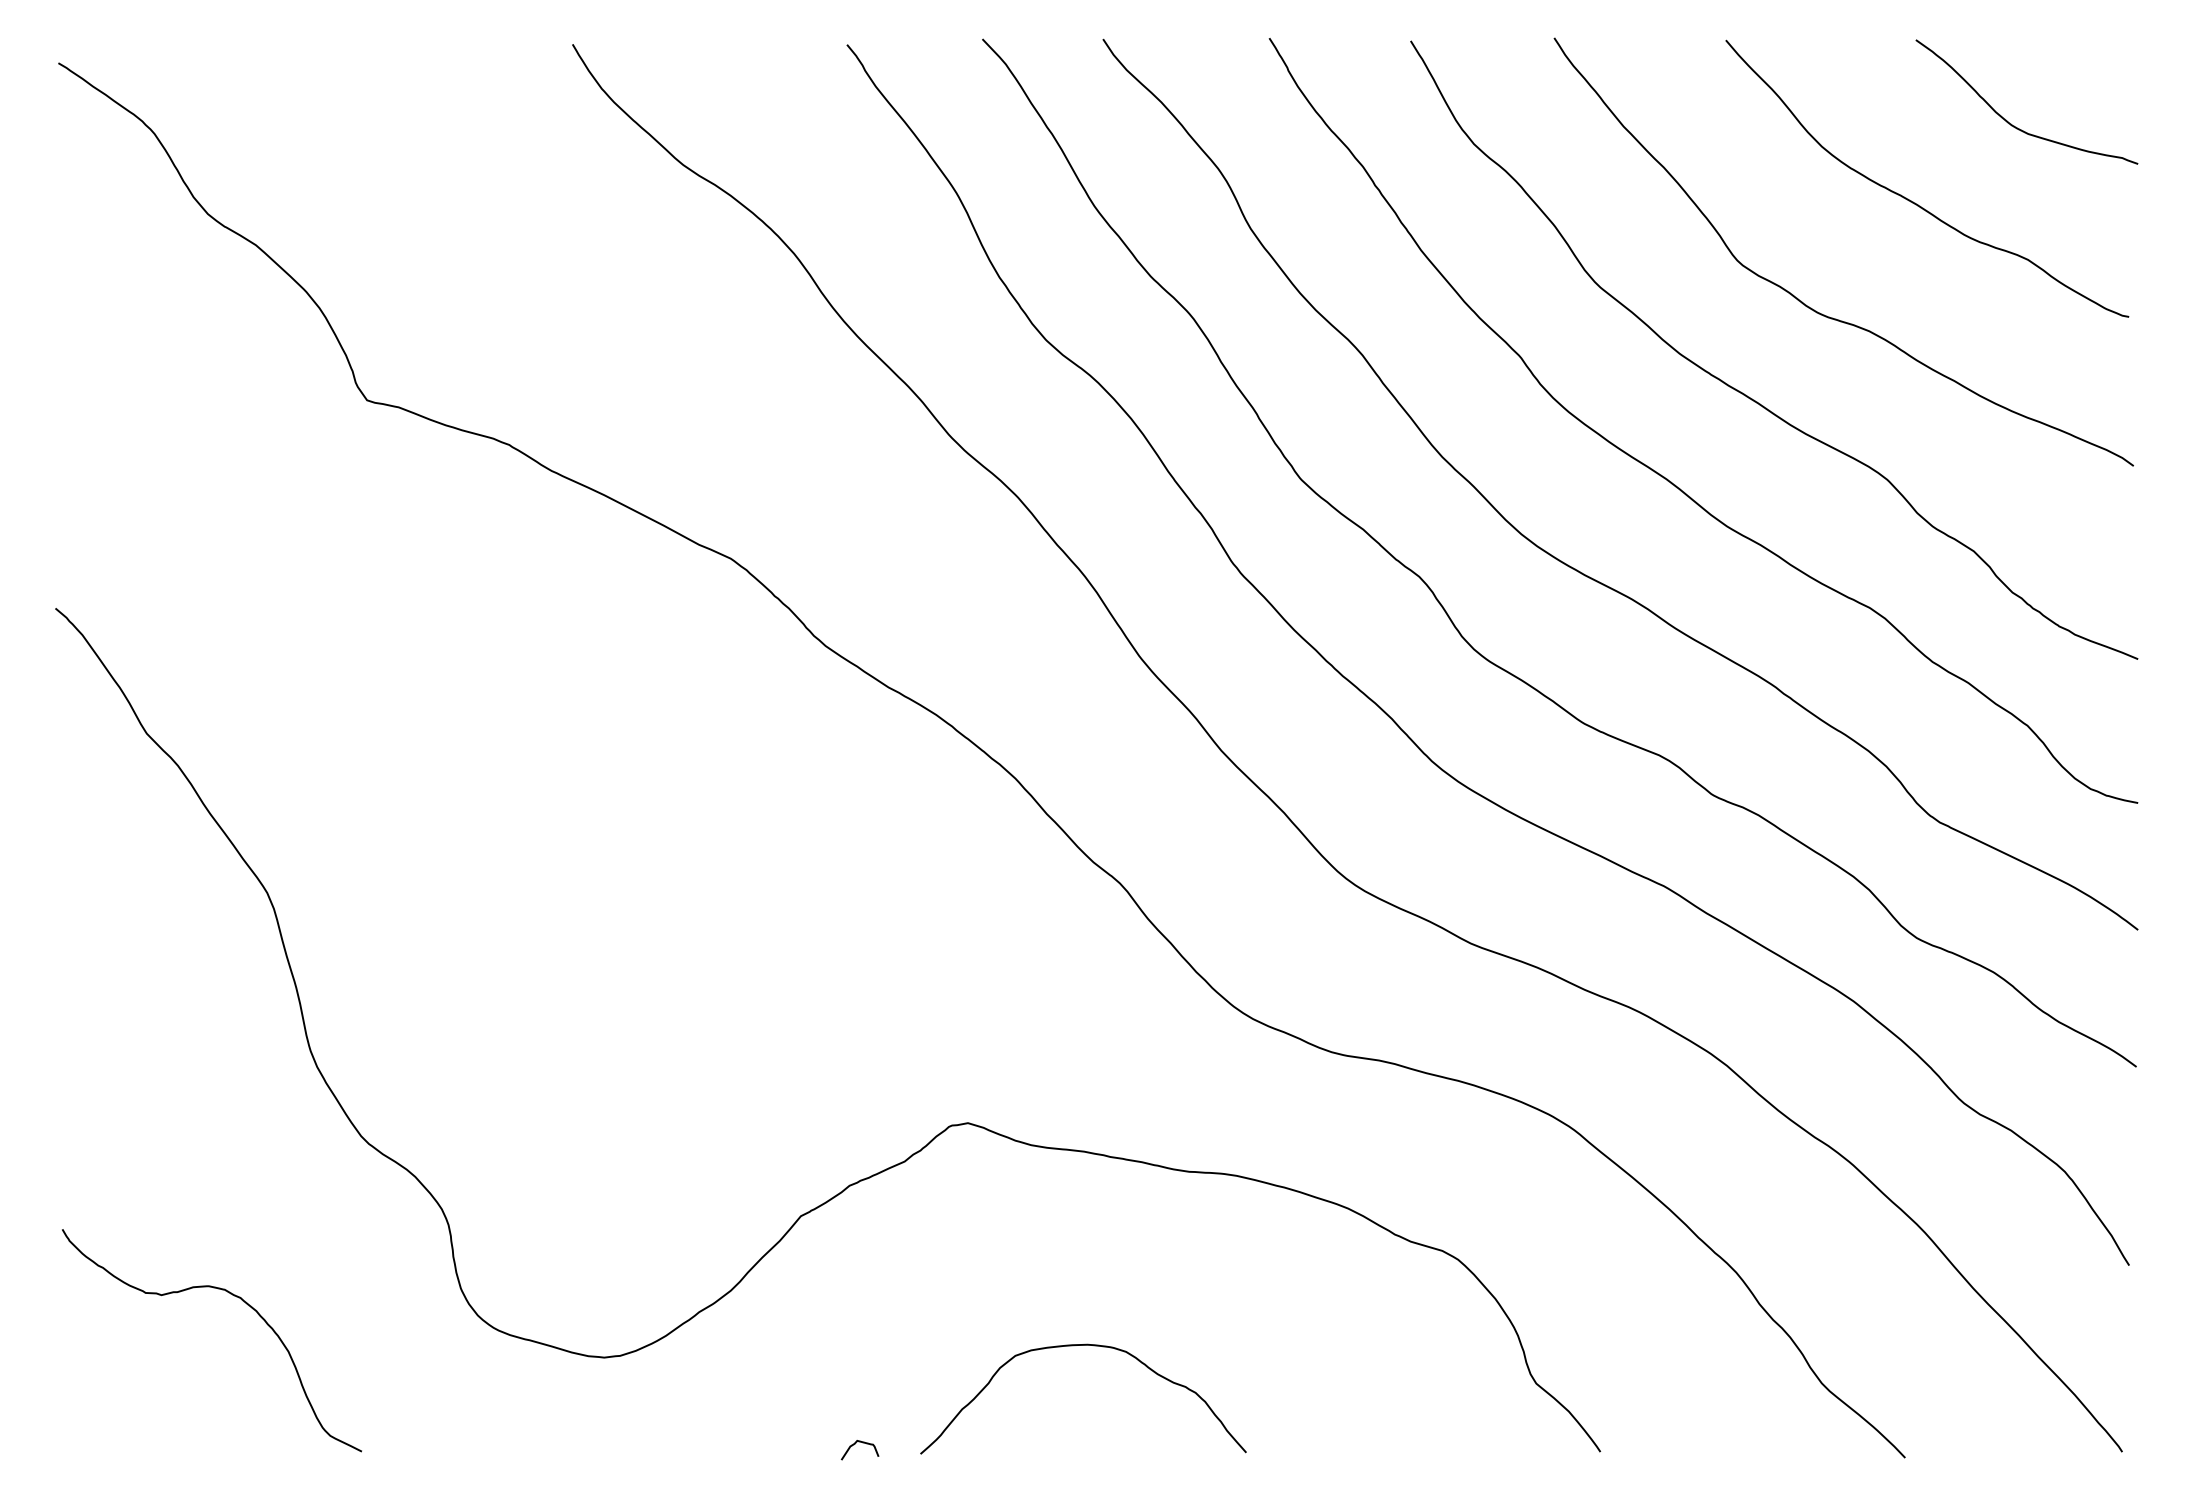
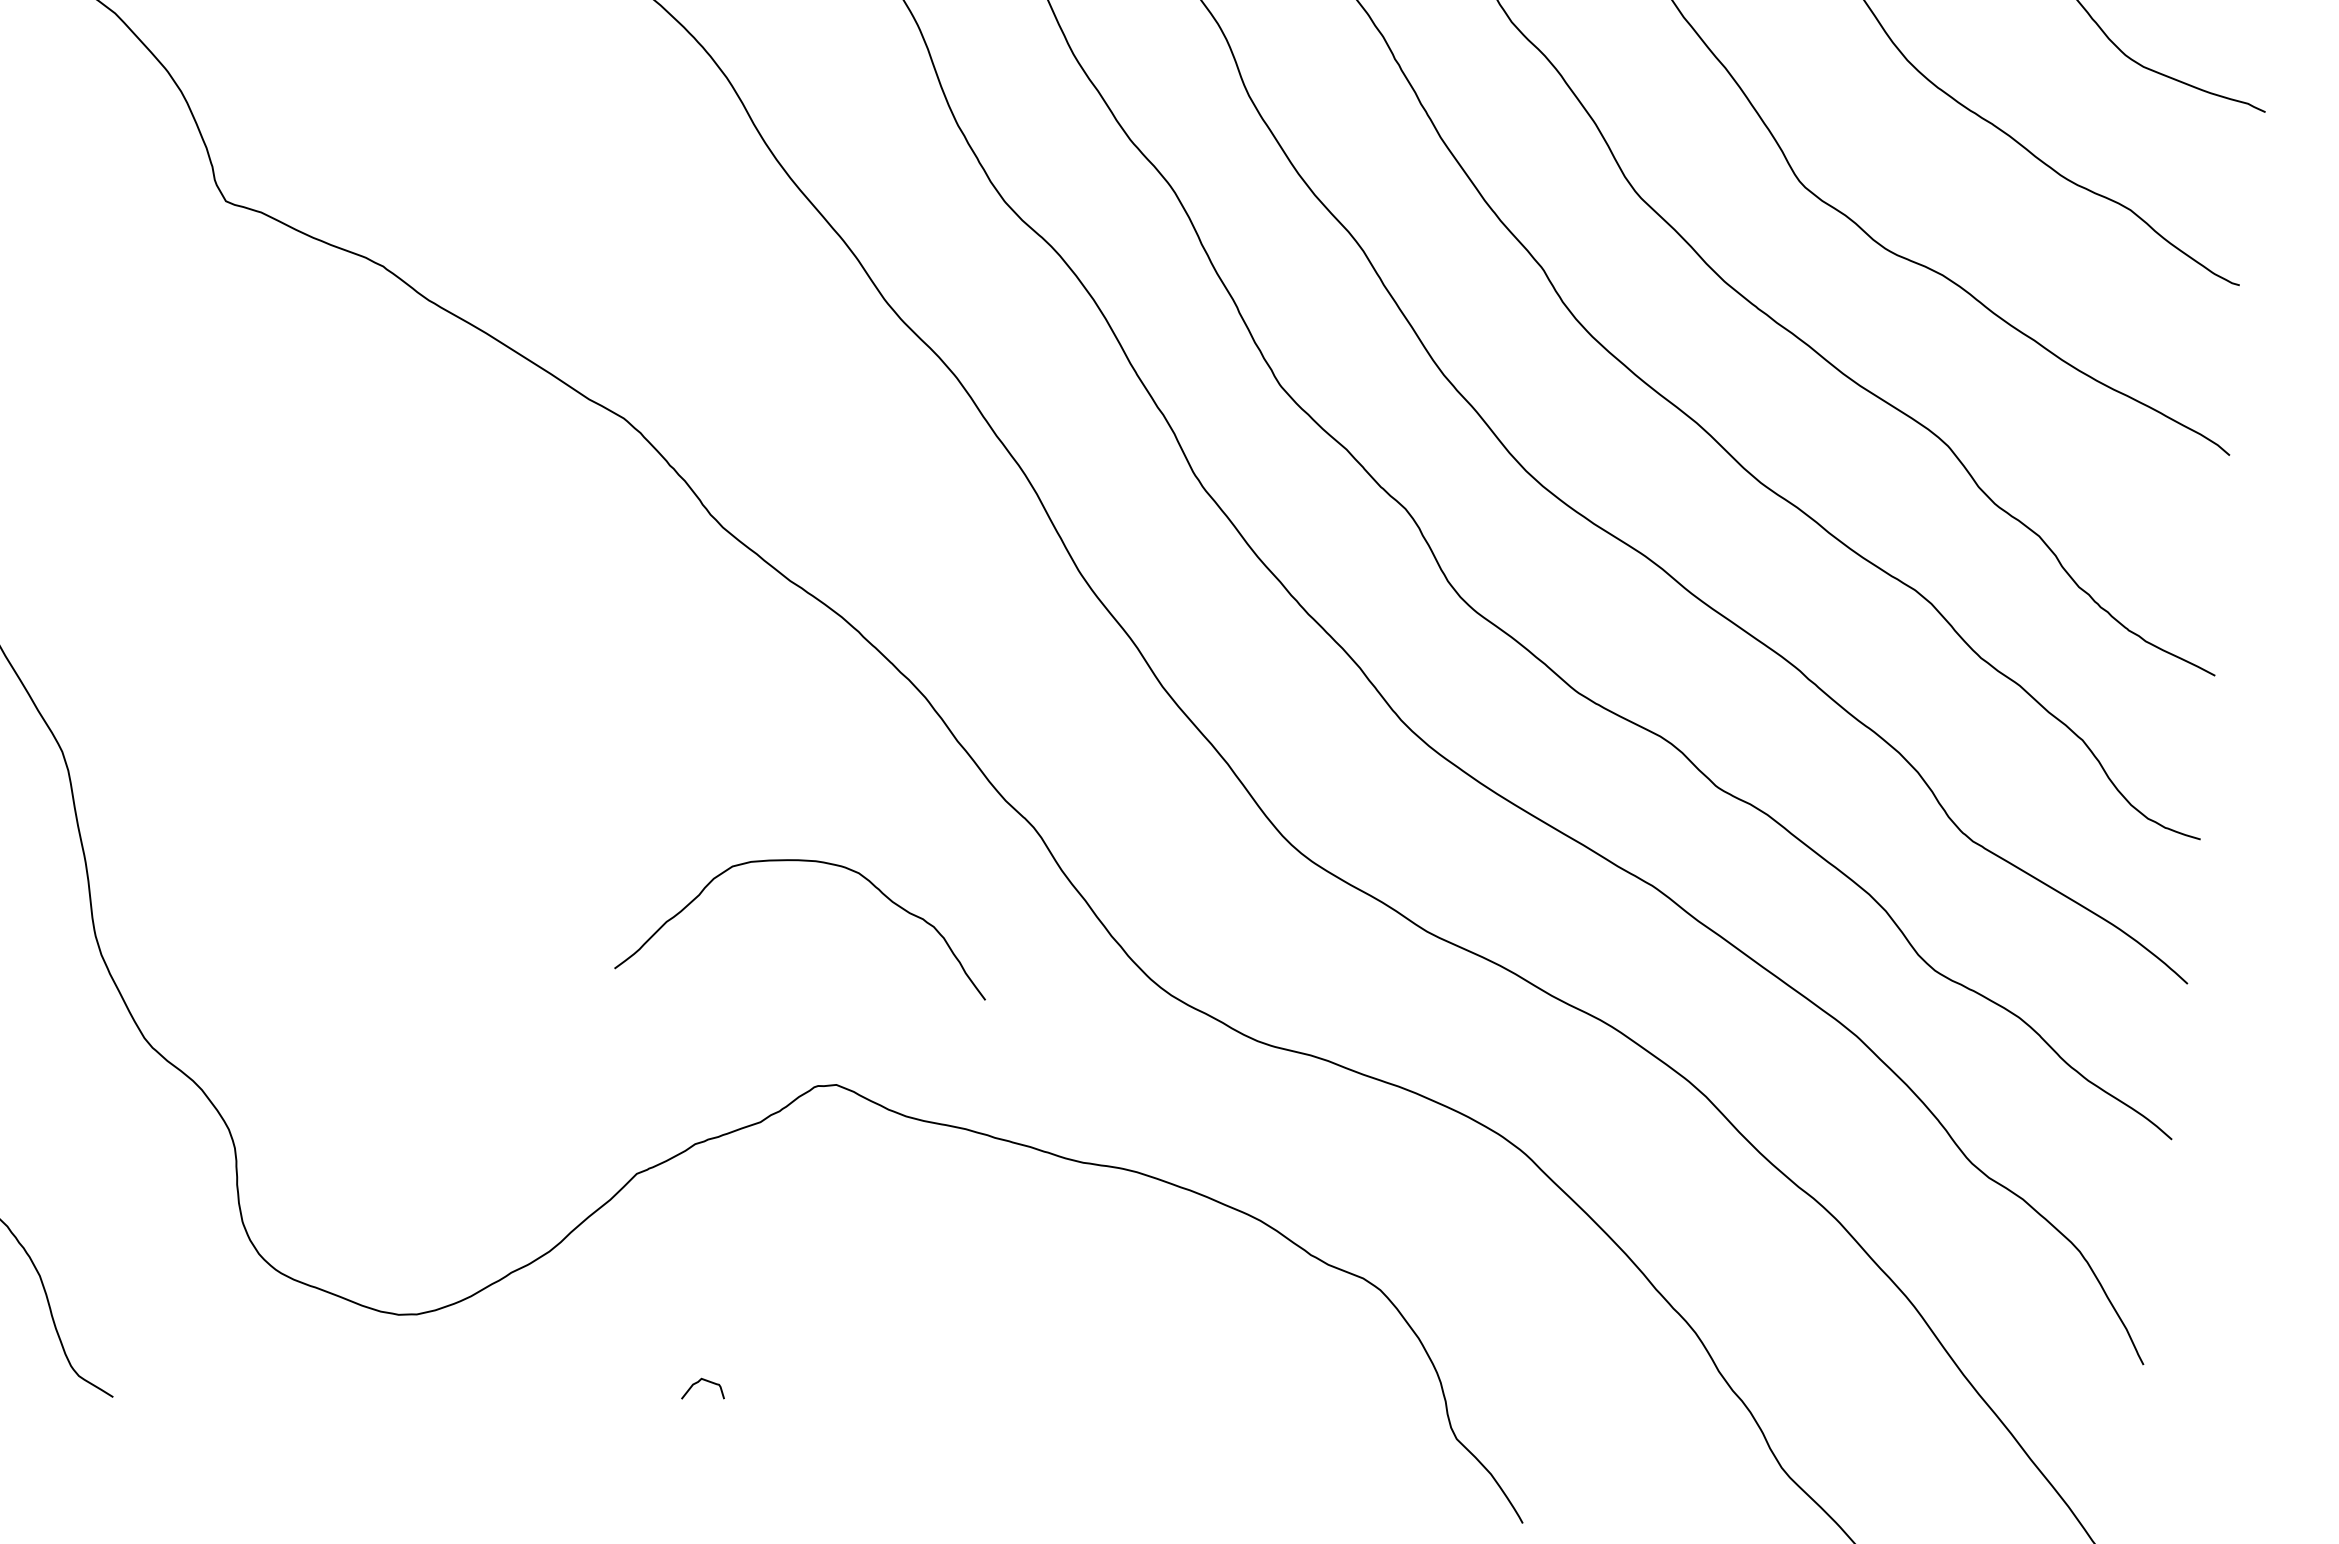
curve: (1074, 1346) -> (800, 861), moved
curve: (862, 1443) -> (707, 1382), moved

